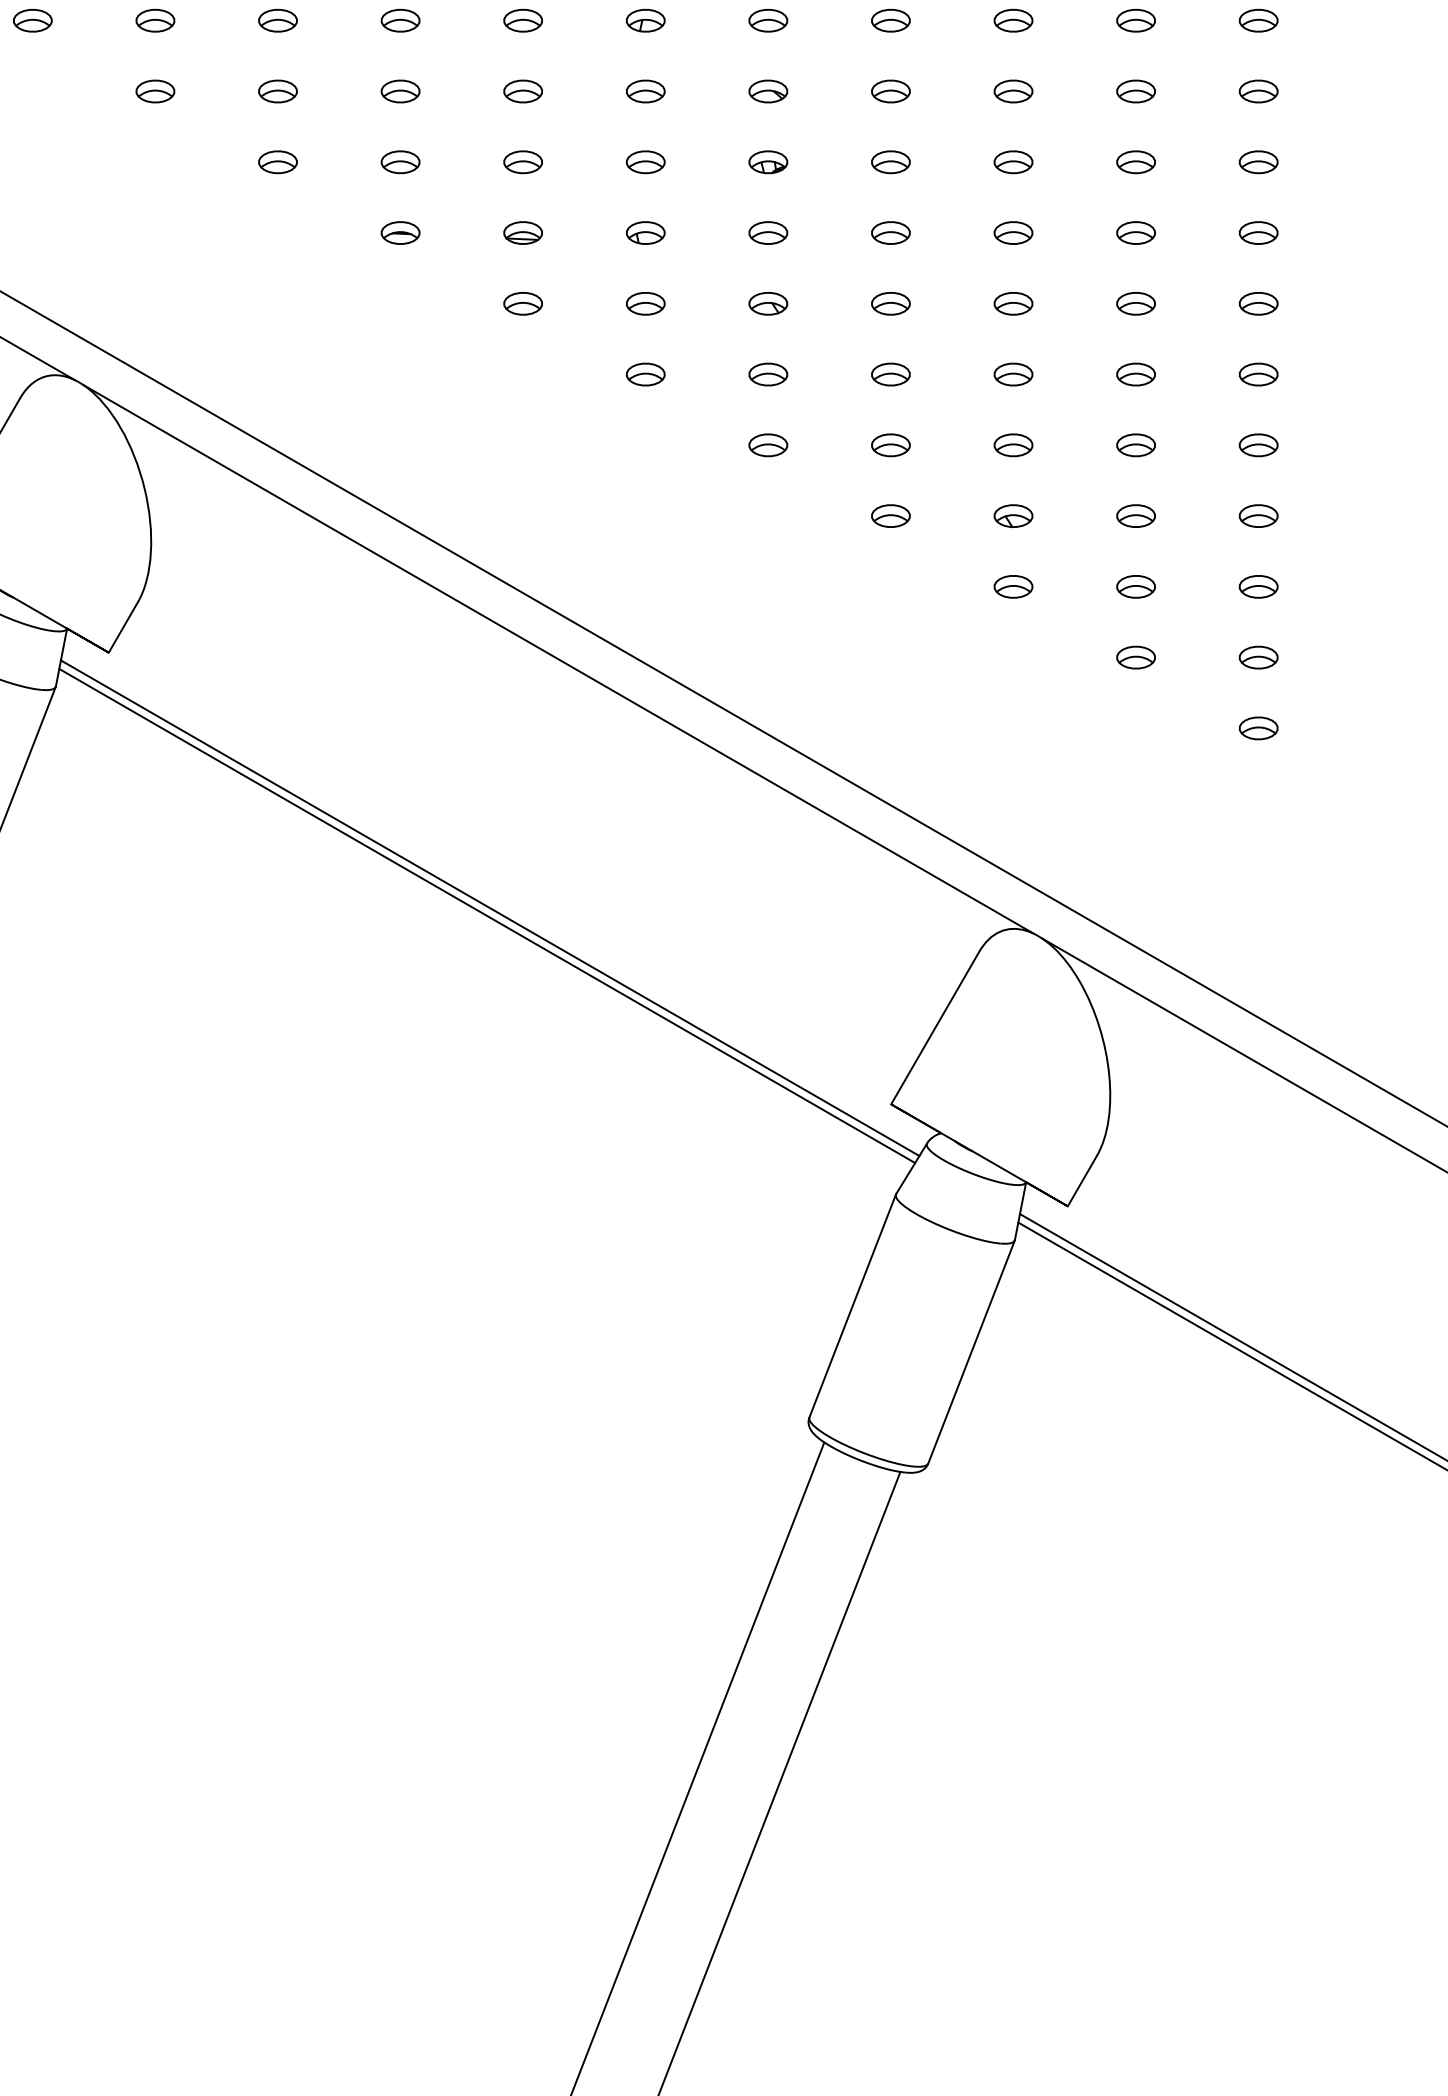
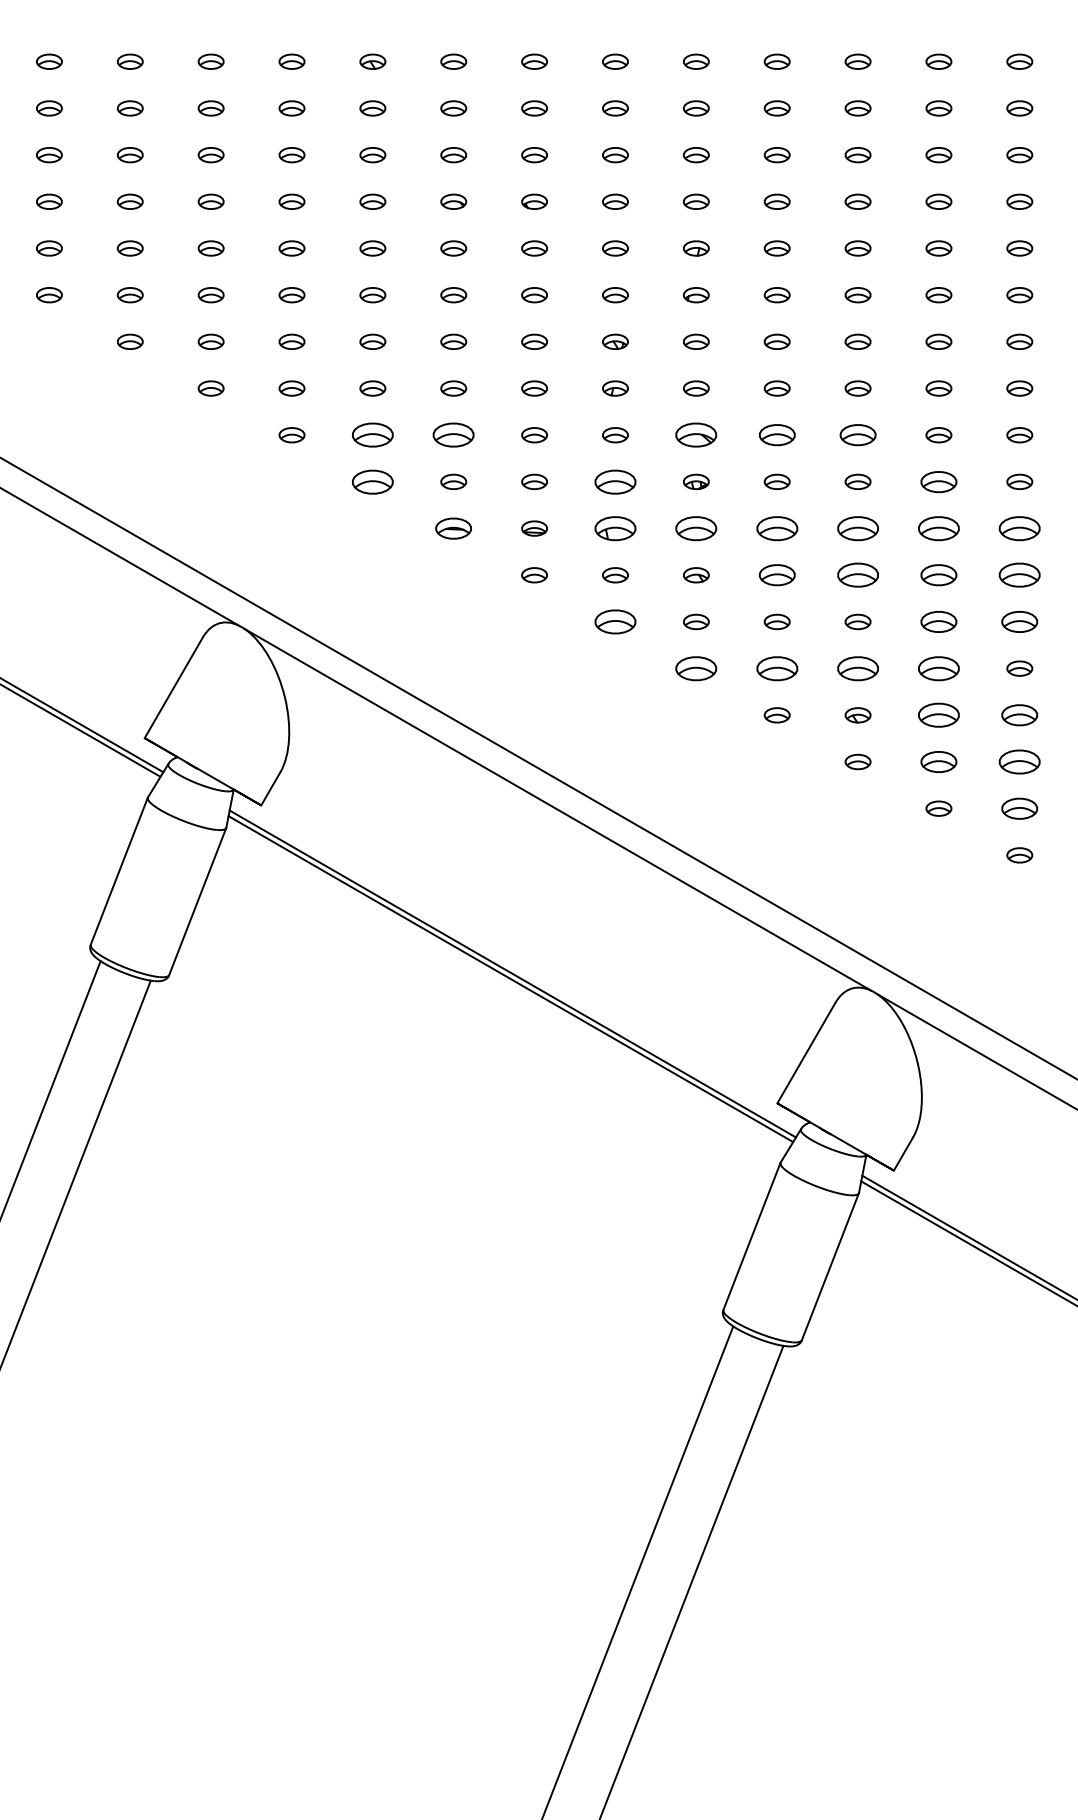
part: (277, 91) -> (372, 435), size x1.6
part: (400, 91) -> (453, 435), size x1.6
part: (768, 91) -> (696, 435), size x1.6
part: (889, 91) -> (776, 435), size x1.4
part: (1012, 91) -> (857, 435), size x1.4
part: (277, 161) -> (372, 481), size x1.6
part: (645, 161) -> (615, 481), size x1.6
part: (1135, 161) -> (938, 481), size x1.4
part: (400, 232) -> (453, 528), size x1.4
part: (645, 232) -> (615, 528), size x1.6
part: (768, 232) -> (696, 528), size x1.6
part: (889, 232) -> (776, 528), size x1.6
part: (1012, 232) -> (857, 528), size x1.6
part: (1135, 232) -> (938, 528), size x1.6
part: (1258, 232) -> (1019, 528), size x1.6
part: (889, 304) -> (776, 575), size x1.4
part: (1012, 304) -> (857, 575), size x1.6
part: (1135, 304) -> (938, 575), size x1.4
part: (1258, 304) -> (1019, 575), size x1.6
part: (645, 373) -> (615, 621), size x1.6
part: (1135, 373) -> (938, 621), size x1.4
part: (1258, 373) -> (1019, 621), size x1.4
part: (768, 445) -> (696, 668), size x1.6
part: (889, 445) -> (776, 668), size x1.6
part: (1012, 445) -> (857, 668), size x1.6
part: (1135, 445) -> (938, 668), size x1.6
part: (1135, 516) -> (938, 715), size x1.6
part: (1258, 516) -> (1019, 715), size x1.4
part: (1135, 586) -> (938, 761), size x1.4
part: (1258, 586) -> (1019, 761), size x1.6
part: (1258, 657) -> (1019, 808), size x1.4

